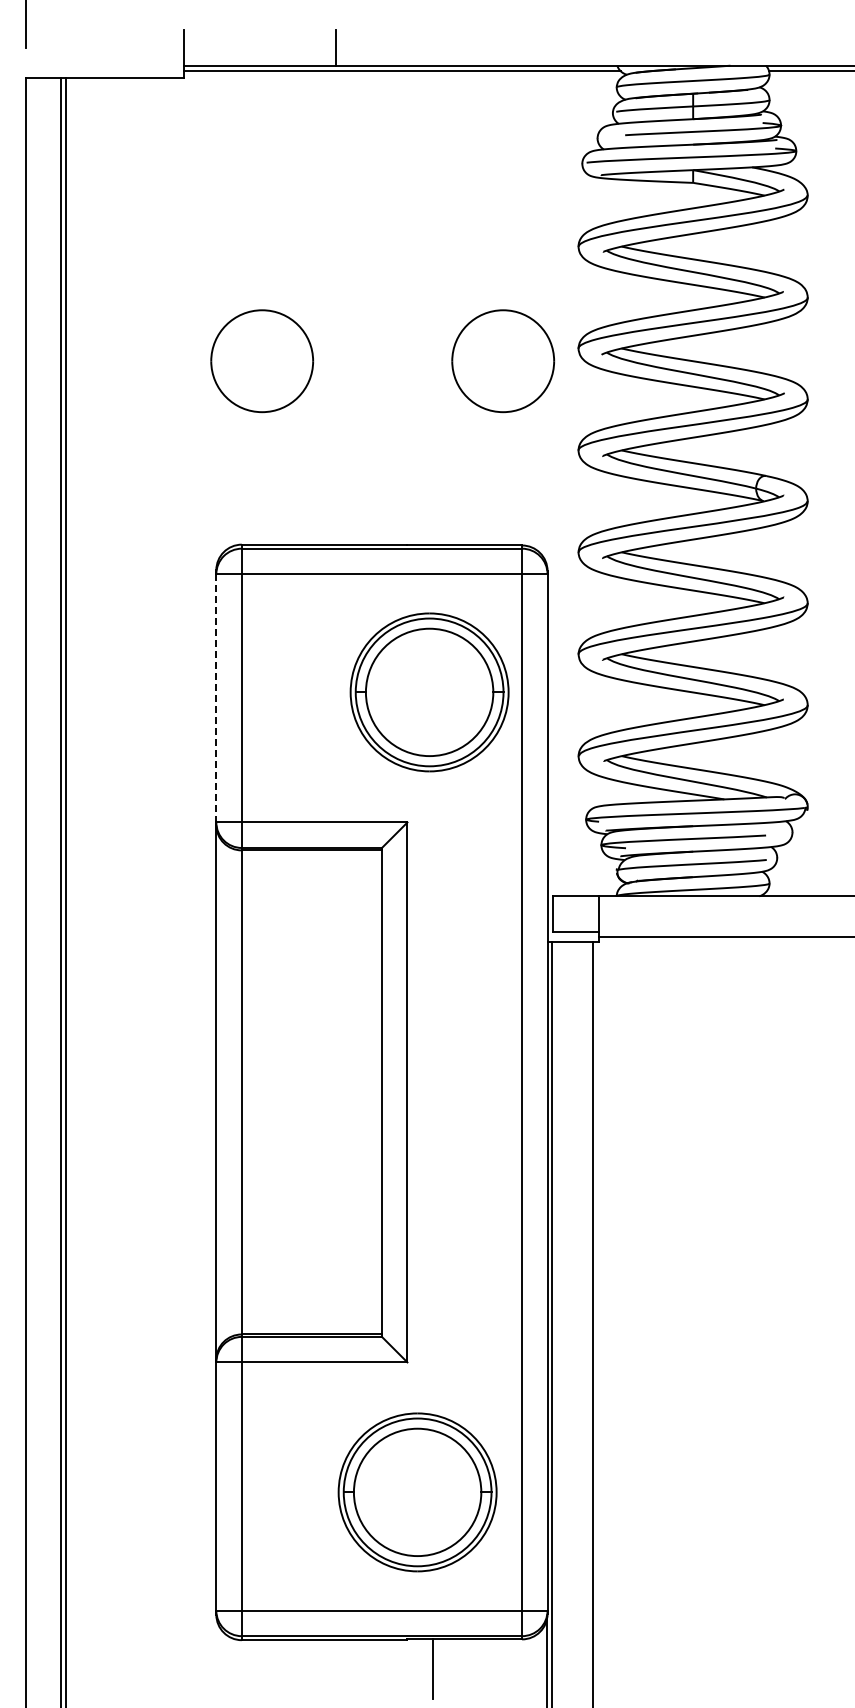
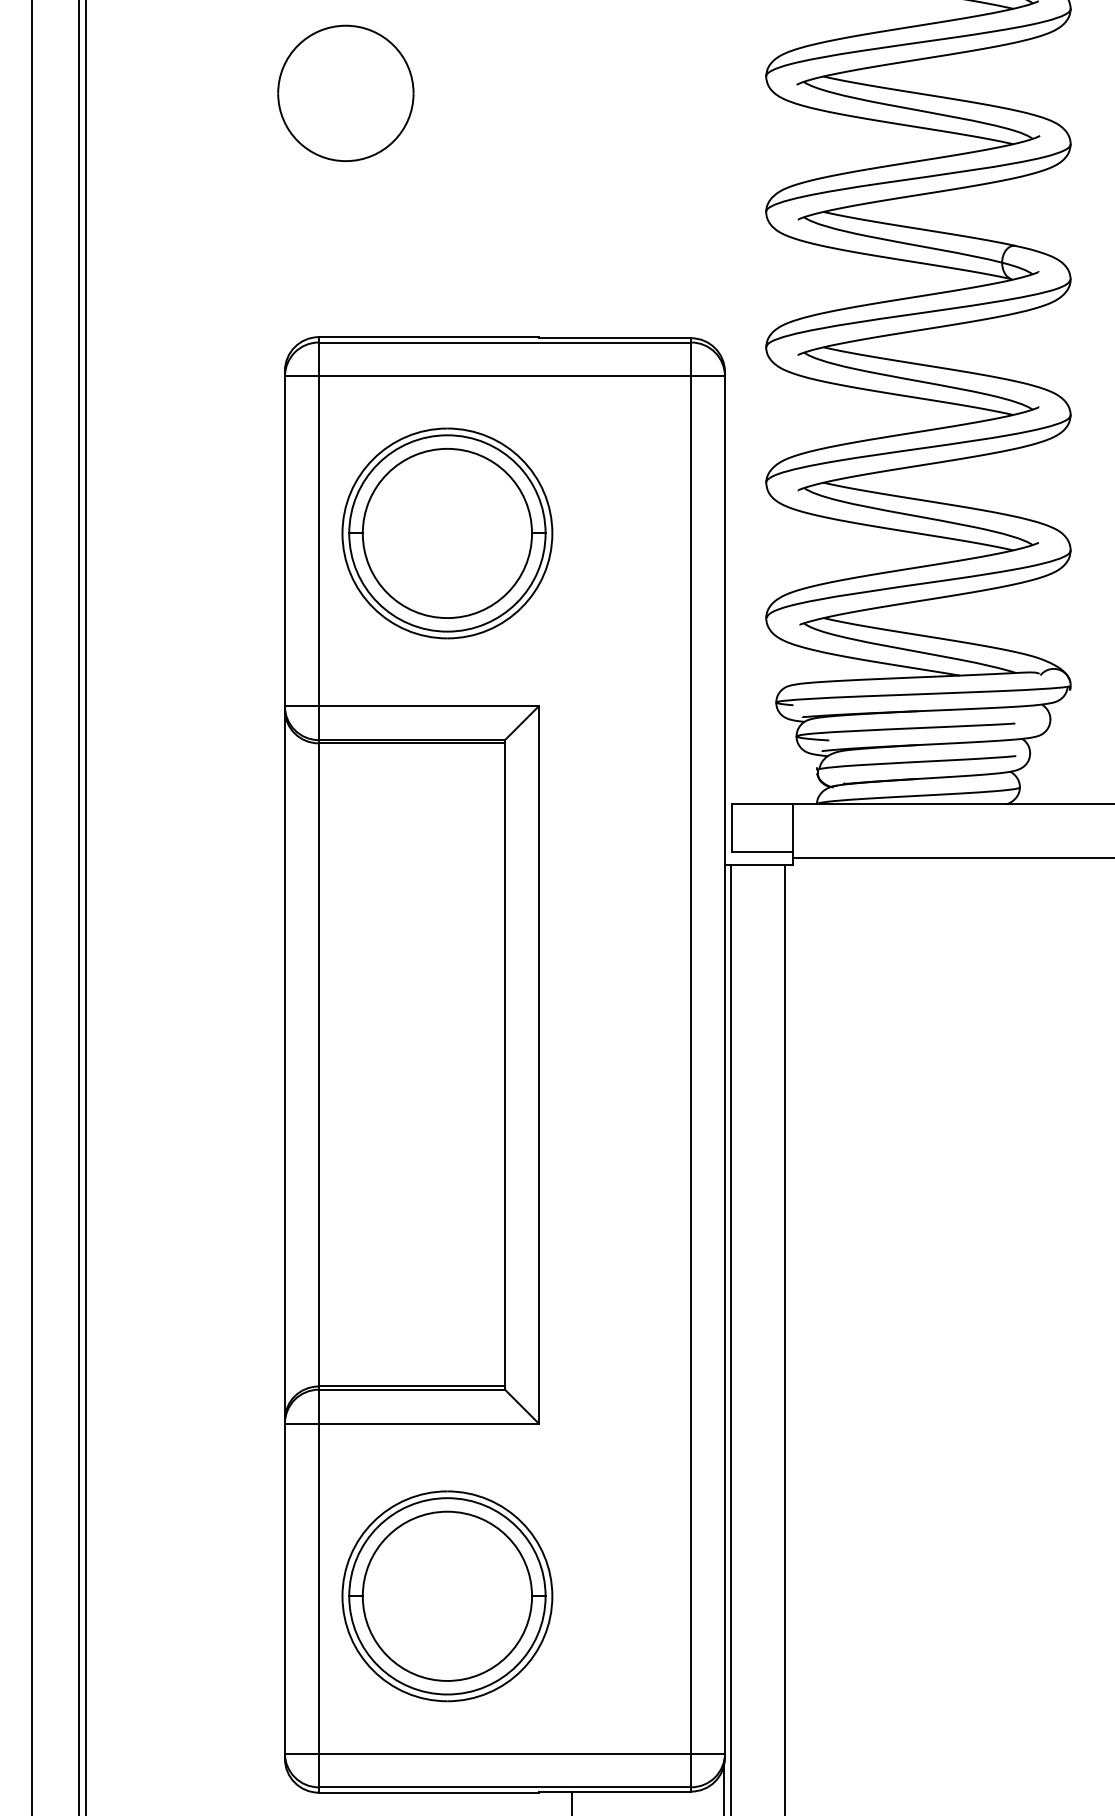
part: (503, 361) -> (666, 93), removed
part: (429, 692) -> (447, 533), moved
line: (216, 698) -> (285, 541), dashed -> solid
part: (417, 1492) -> (447, 1596), moved

